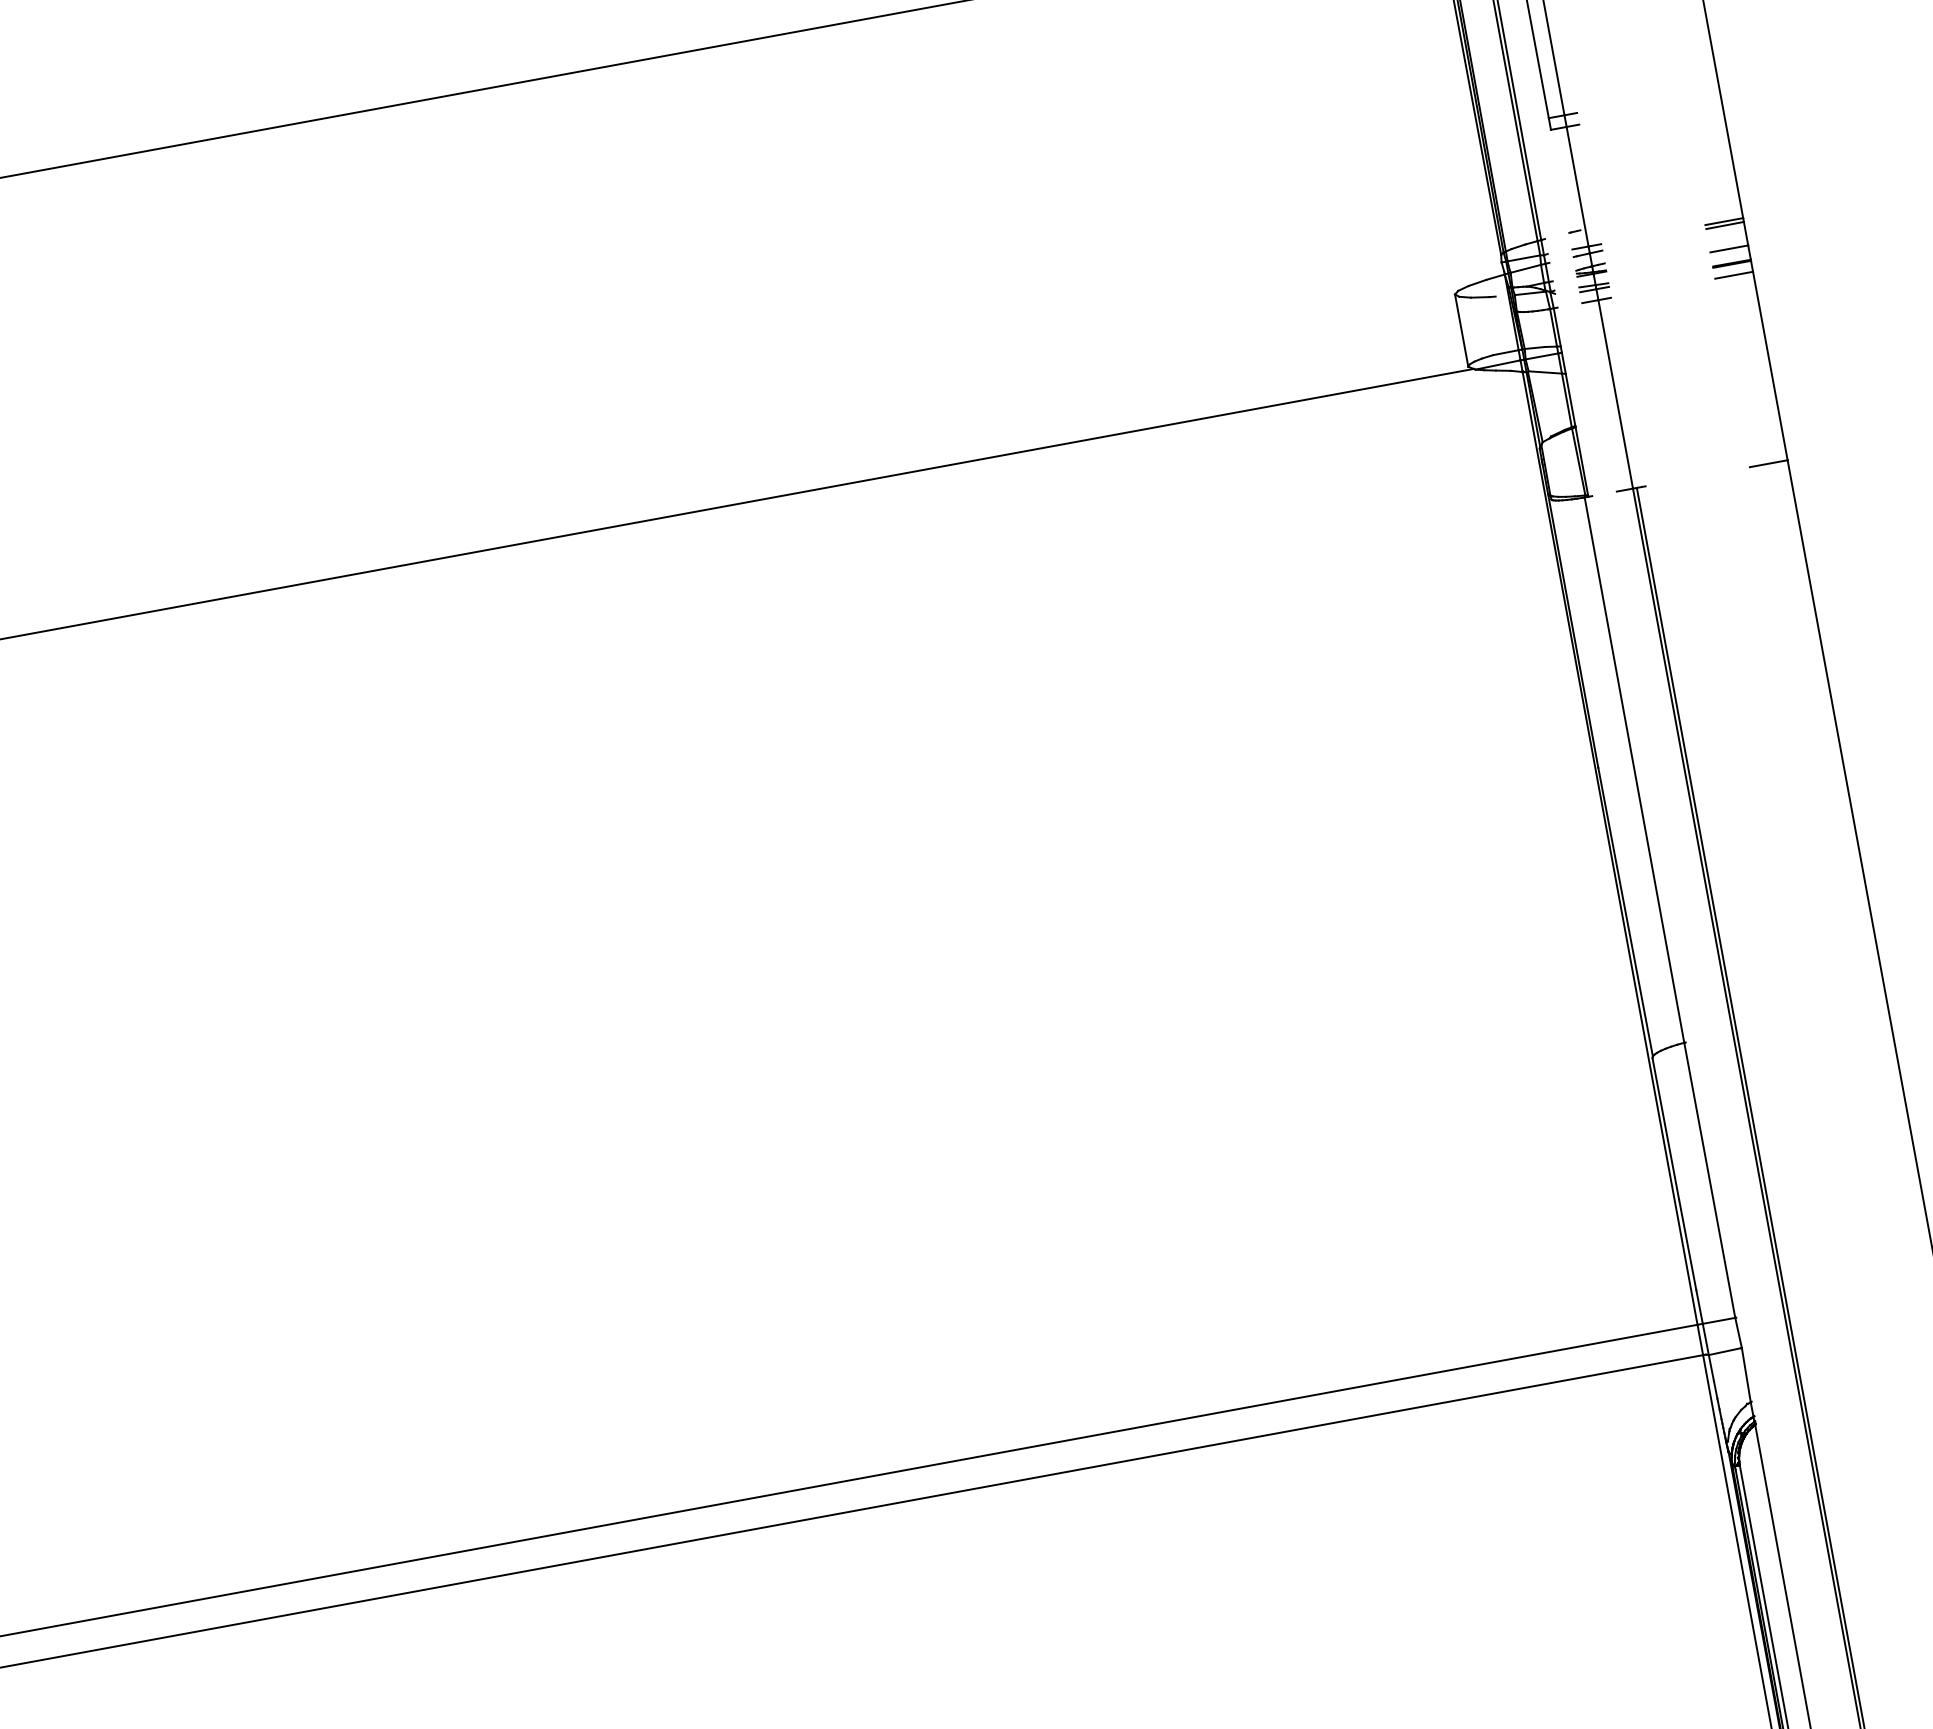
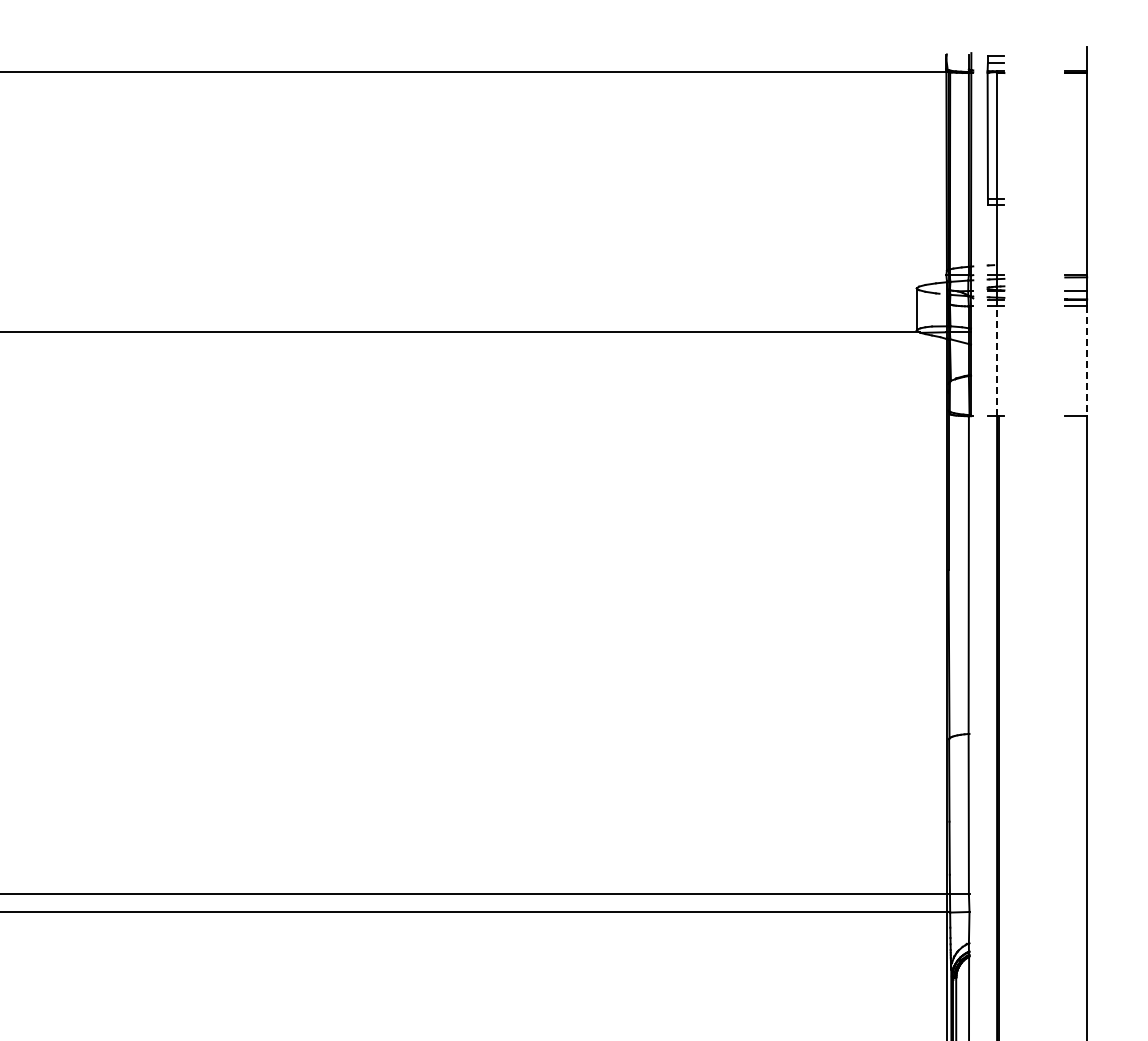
line: (1770, 366) -> (1087, 361), solid -> dashed
line: (1616, 394) -> (997, 361), solid -> dashed

